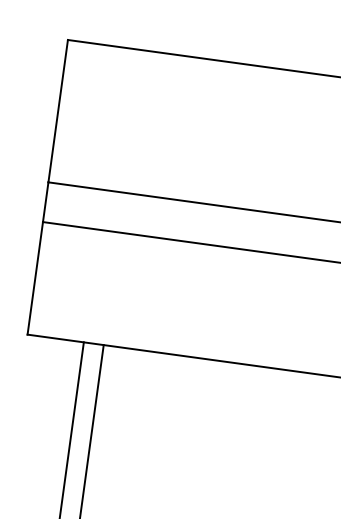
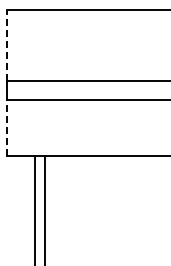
line: (57, 109) -> (6, 44), solid -> dashed
line: (34, 278) -> (6, 128), solid -> dashed

